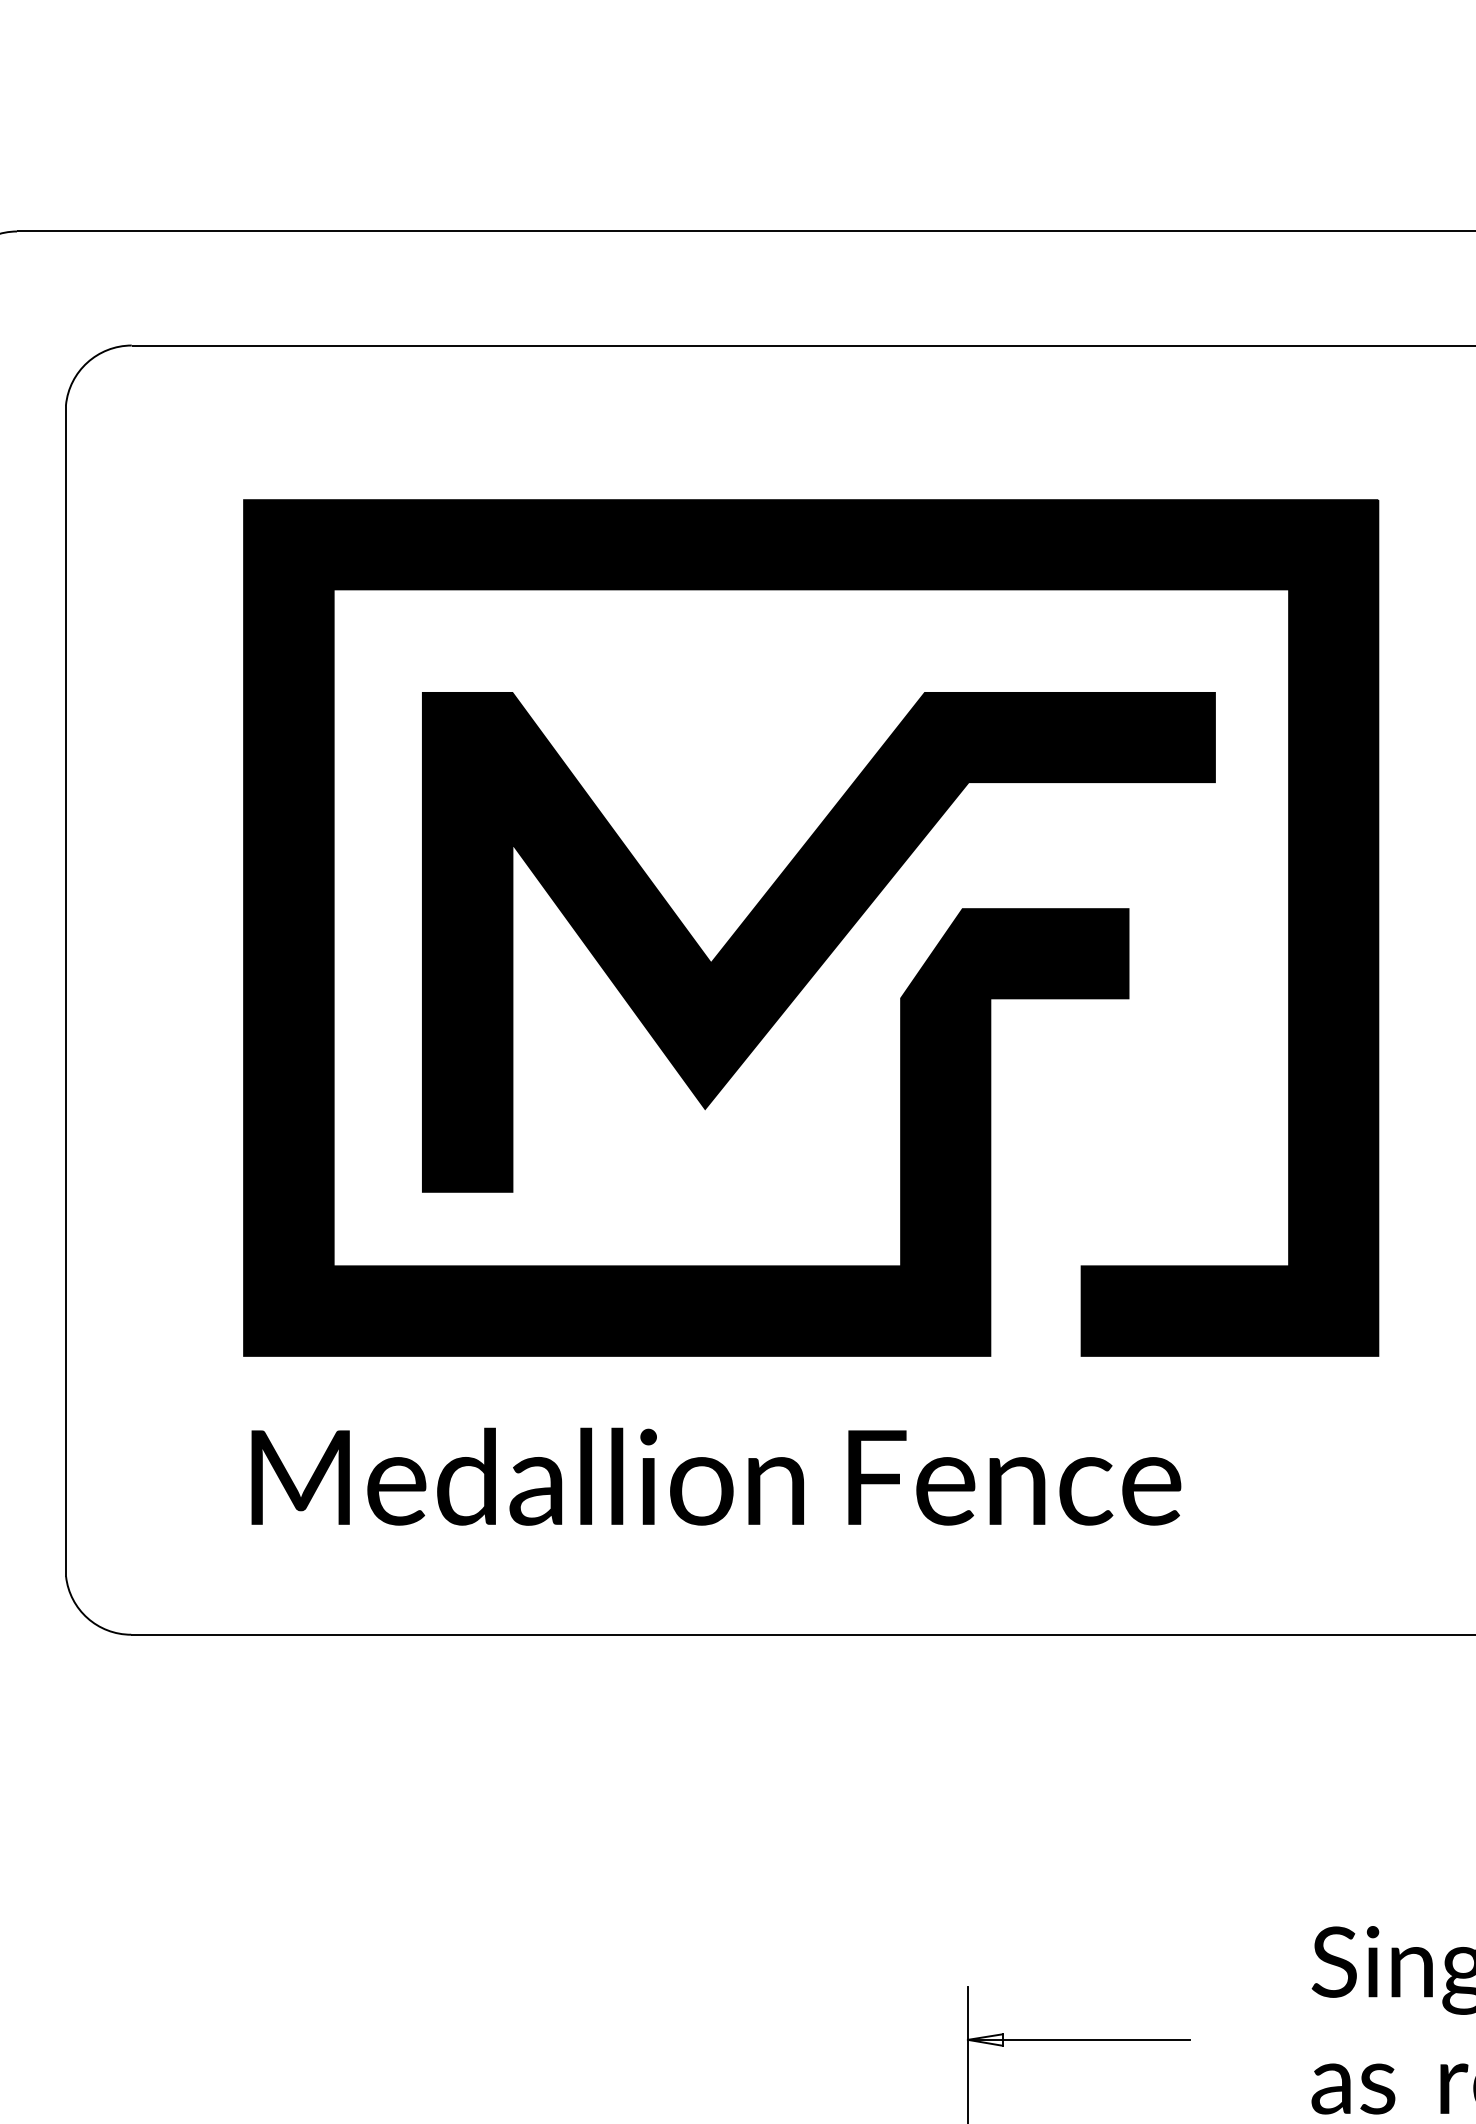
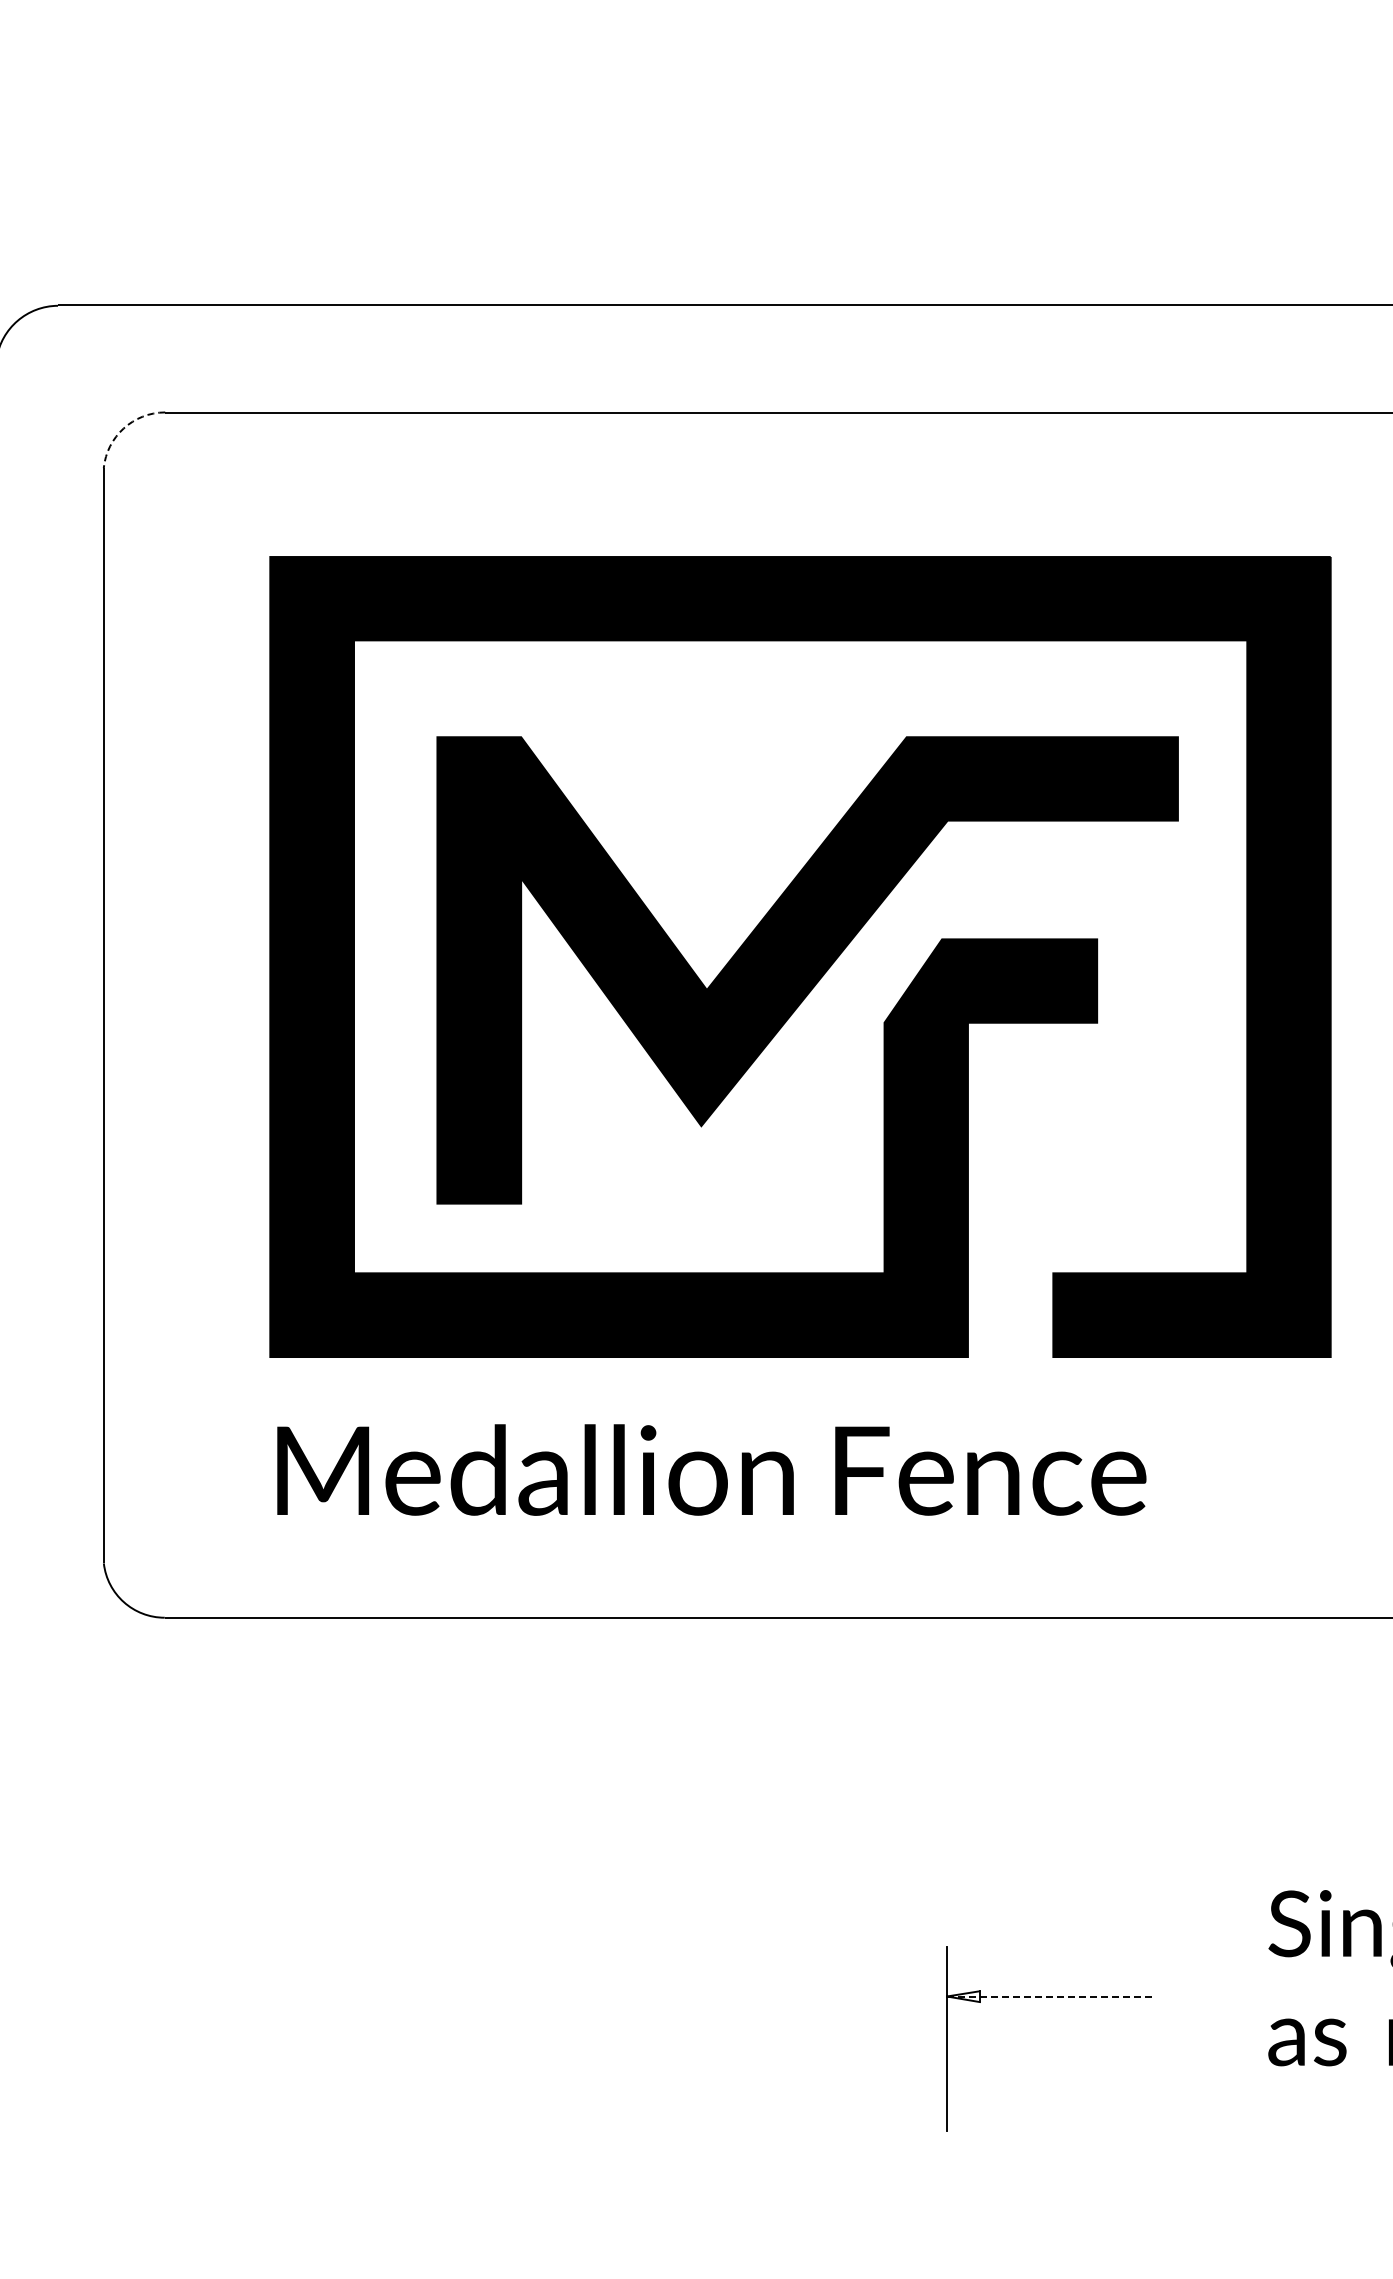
arc: (87, 362) -> (123, 428), solid -> dashed
line: (1078, 2039) -> (1050, 1996), solid -> dashed

